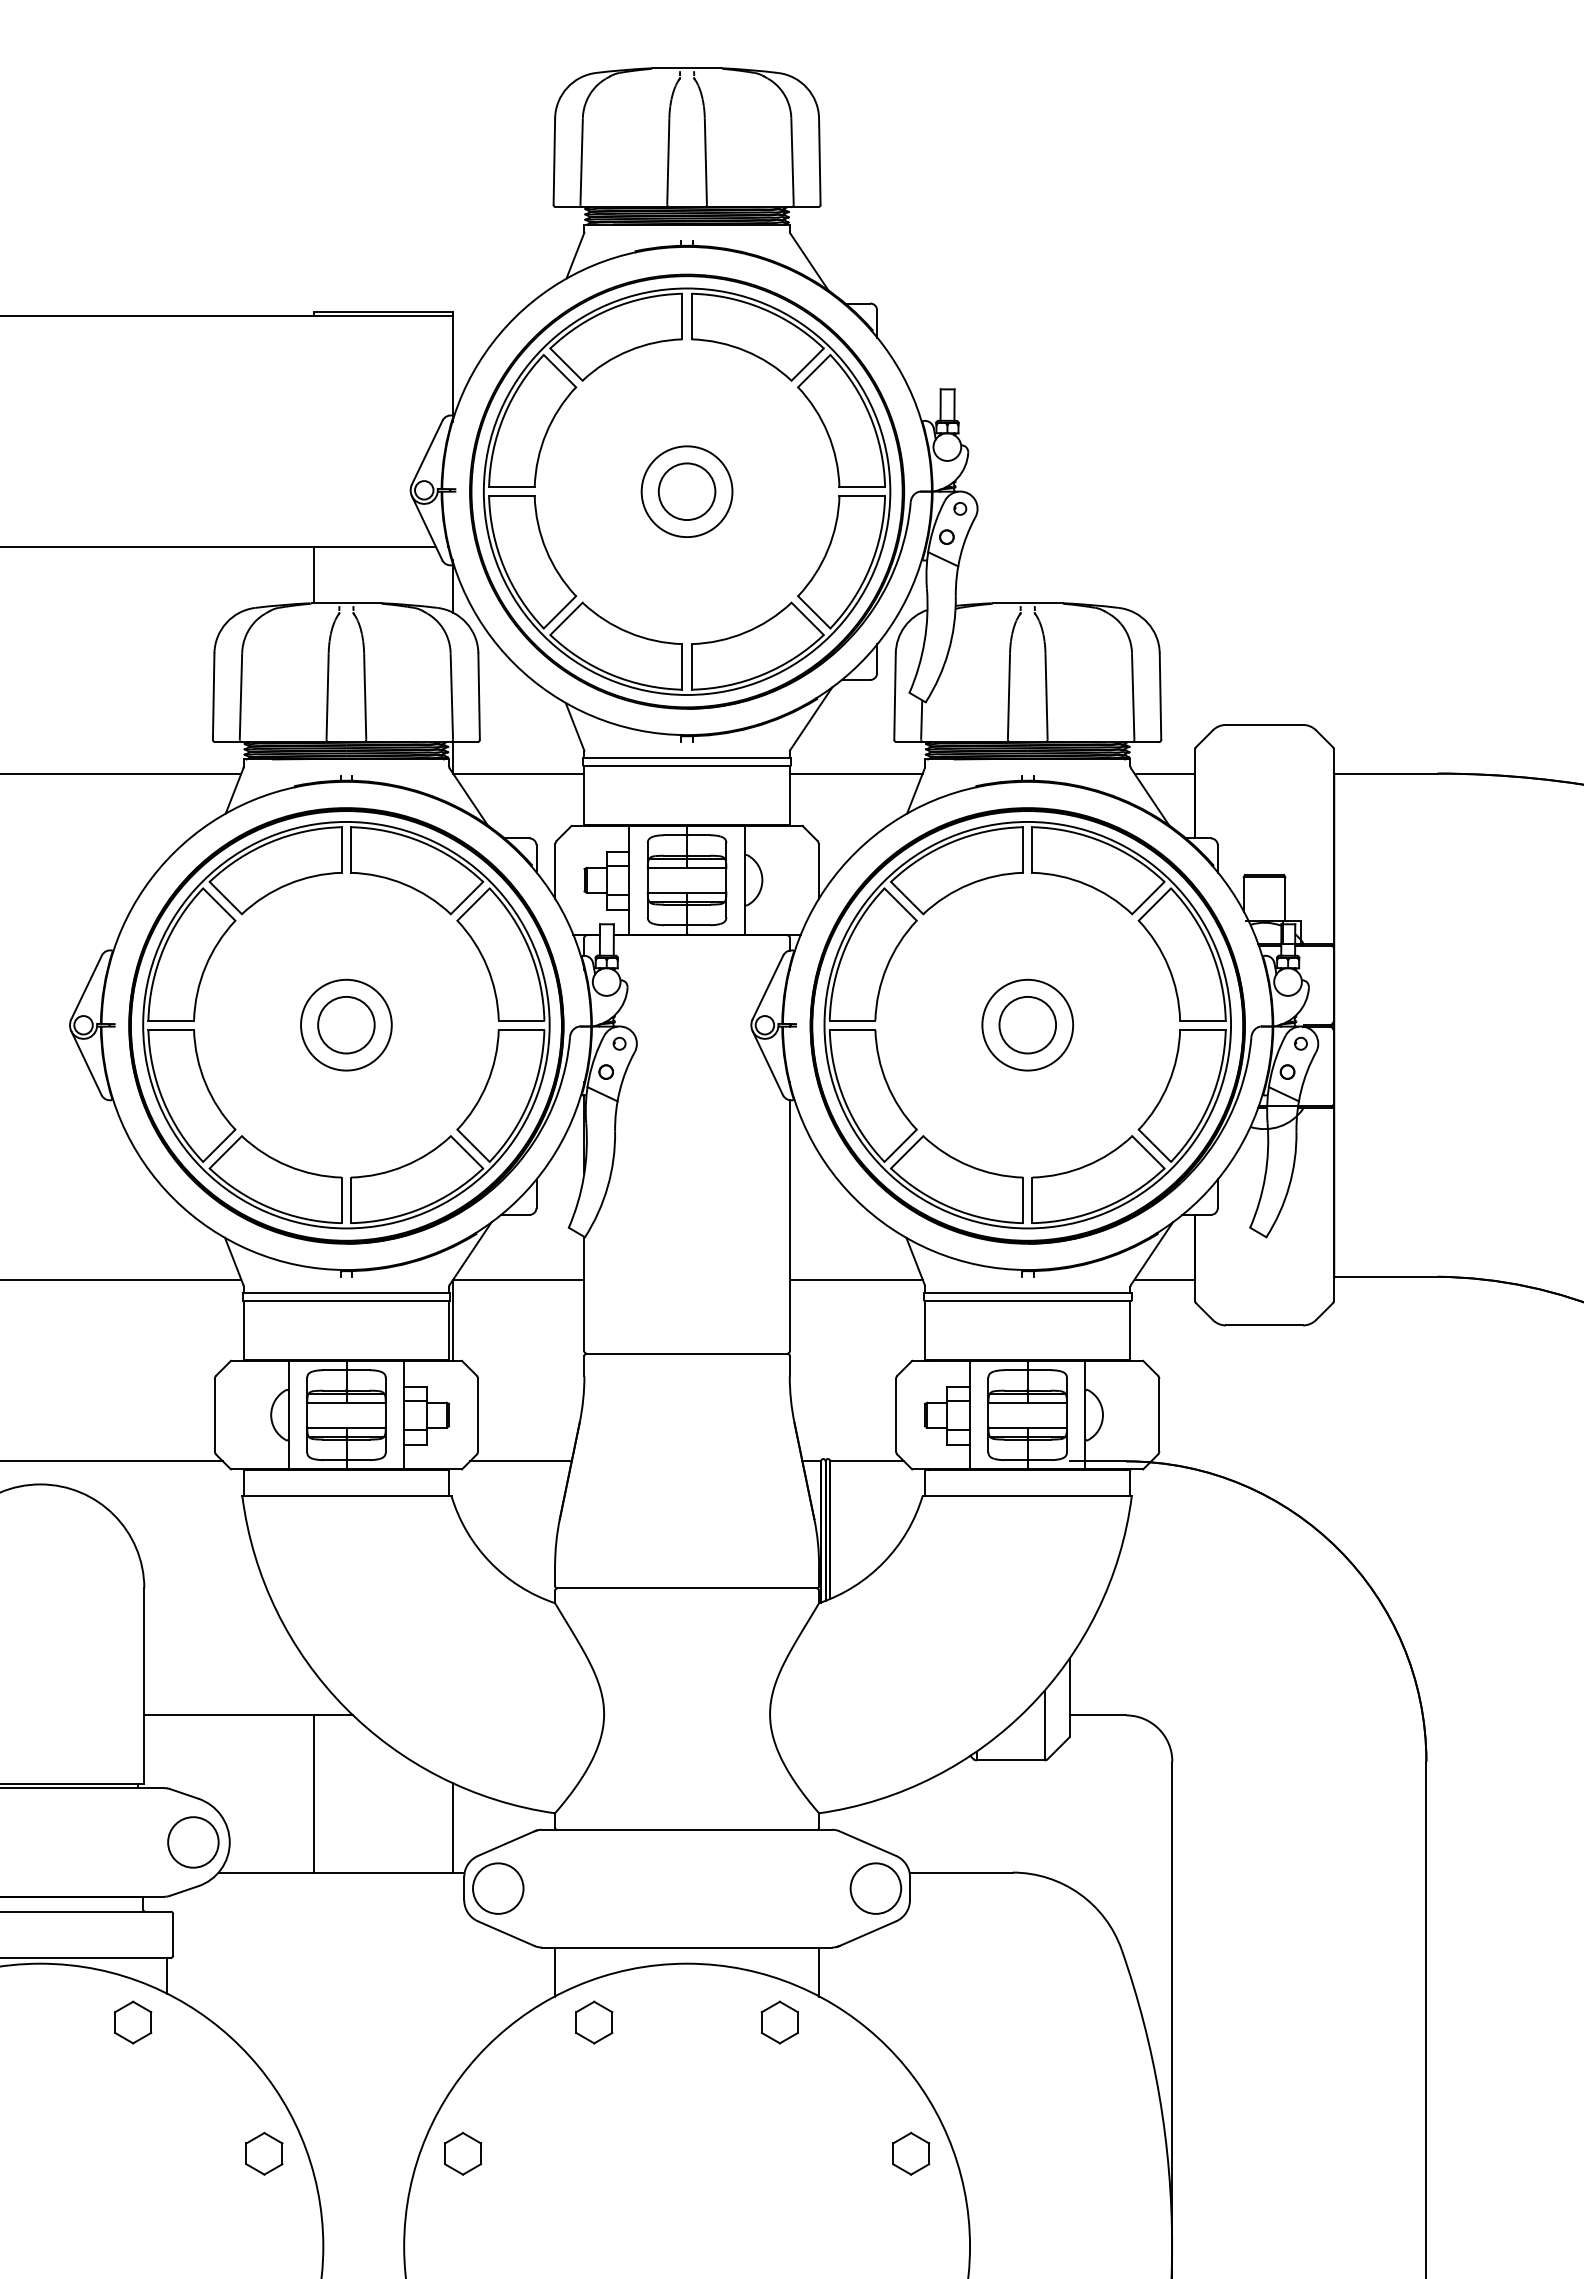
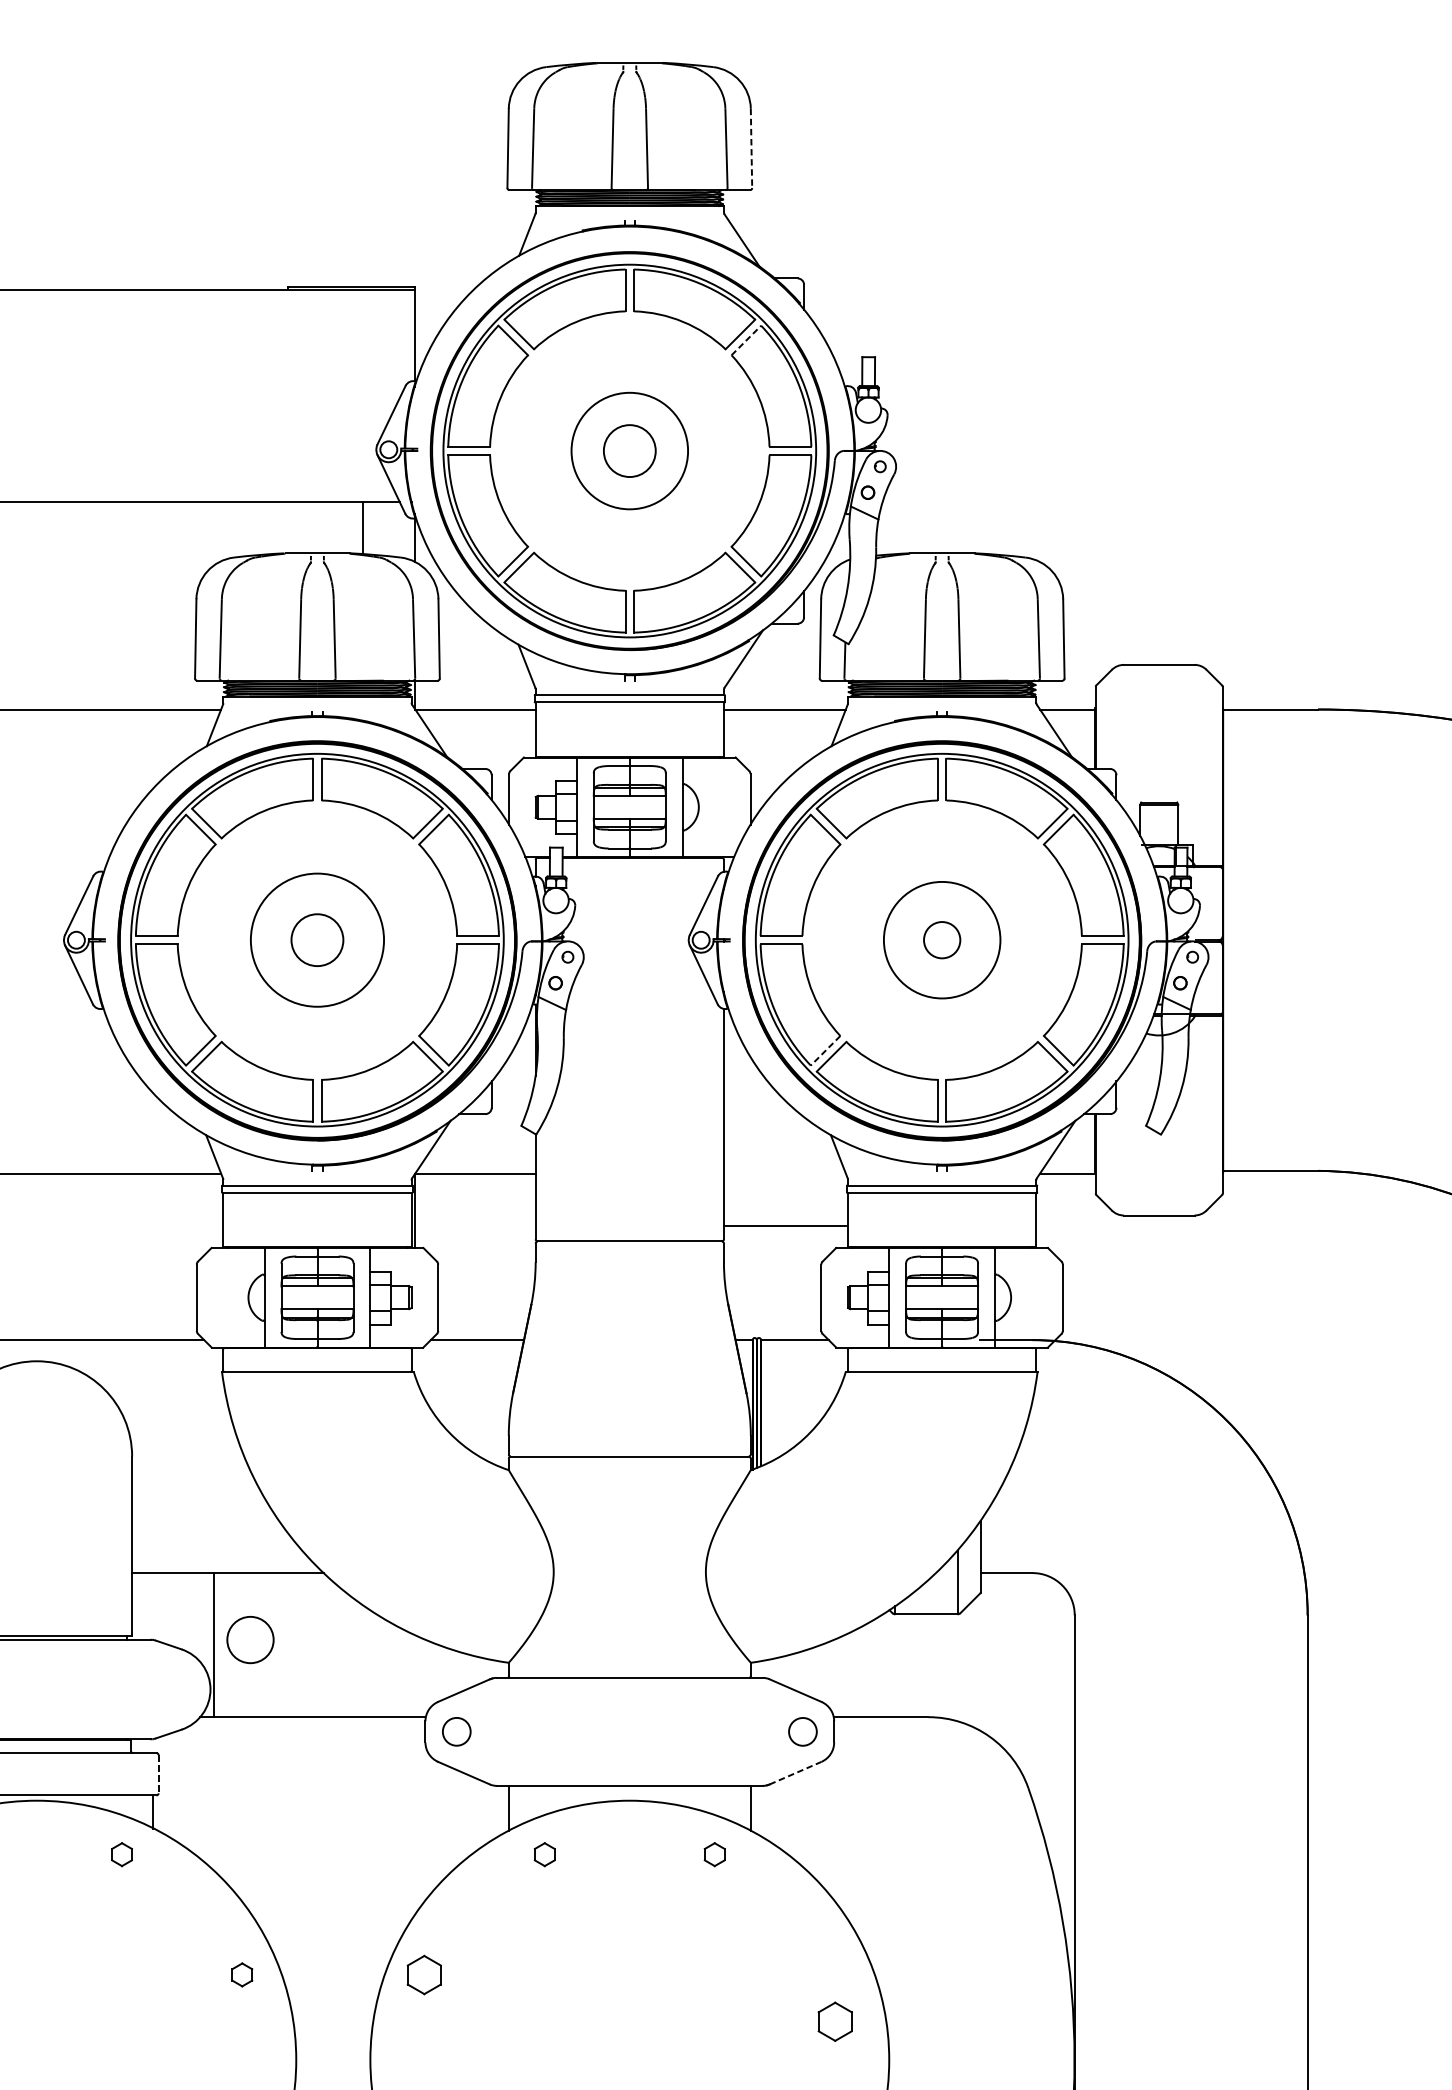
line: (819, 162) -> (751, 149), solid -> dashed
line: (814, 371) -> (746, 340), solid -> dashed
circle: (686, 491) -> (629, 450), size x1.4
line: (314, 575) -> (363, 527), moved
circle: (346, 1024) -> (317, 939), size x1.6
circle: (1027, 1024) -> (941, 939), size x0.7
circle: (1027, 1024) -> (941, 939), size x1.4
line: (900, 1145) -> (825, 1050), solid -> dashed
line: (855, 1279) -> (784, 1225), moved
line: (314, 1793) -> (213, 1644), moved
line: (452, 1827) -> (414, 1675), removed
circle: (193, 1842) -> (250, 1640), moved
circle: (498, 1888) -> (456, 1731), size x0.6
circle: (875, 1888) -> (802, 1731), size x0.6
line: (867, 1933) -> (795, 1773), solid -> dashed
line: (173, 1934) -> (158, 1773), solid -> dashed
part: (133, 2022) -> (122, 1854), size x0.6
part: (594, 2022) -> (544, 1854), size x0.6
part: (779, 2022) -> (714, 1854), size x0.6
part: (264, 2153) -> (242, 1974), size x0.6
part: (911, 2153) -> (835, 2021), moved

